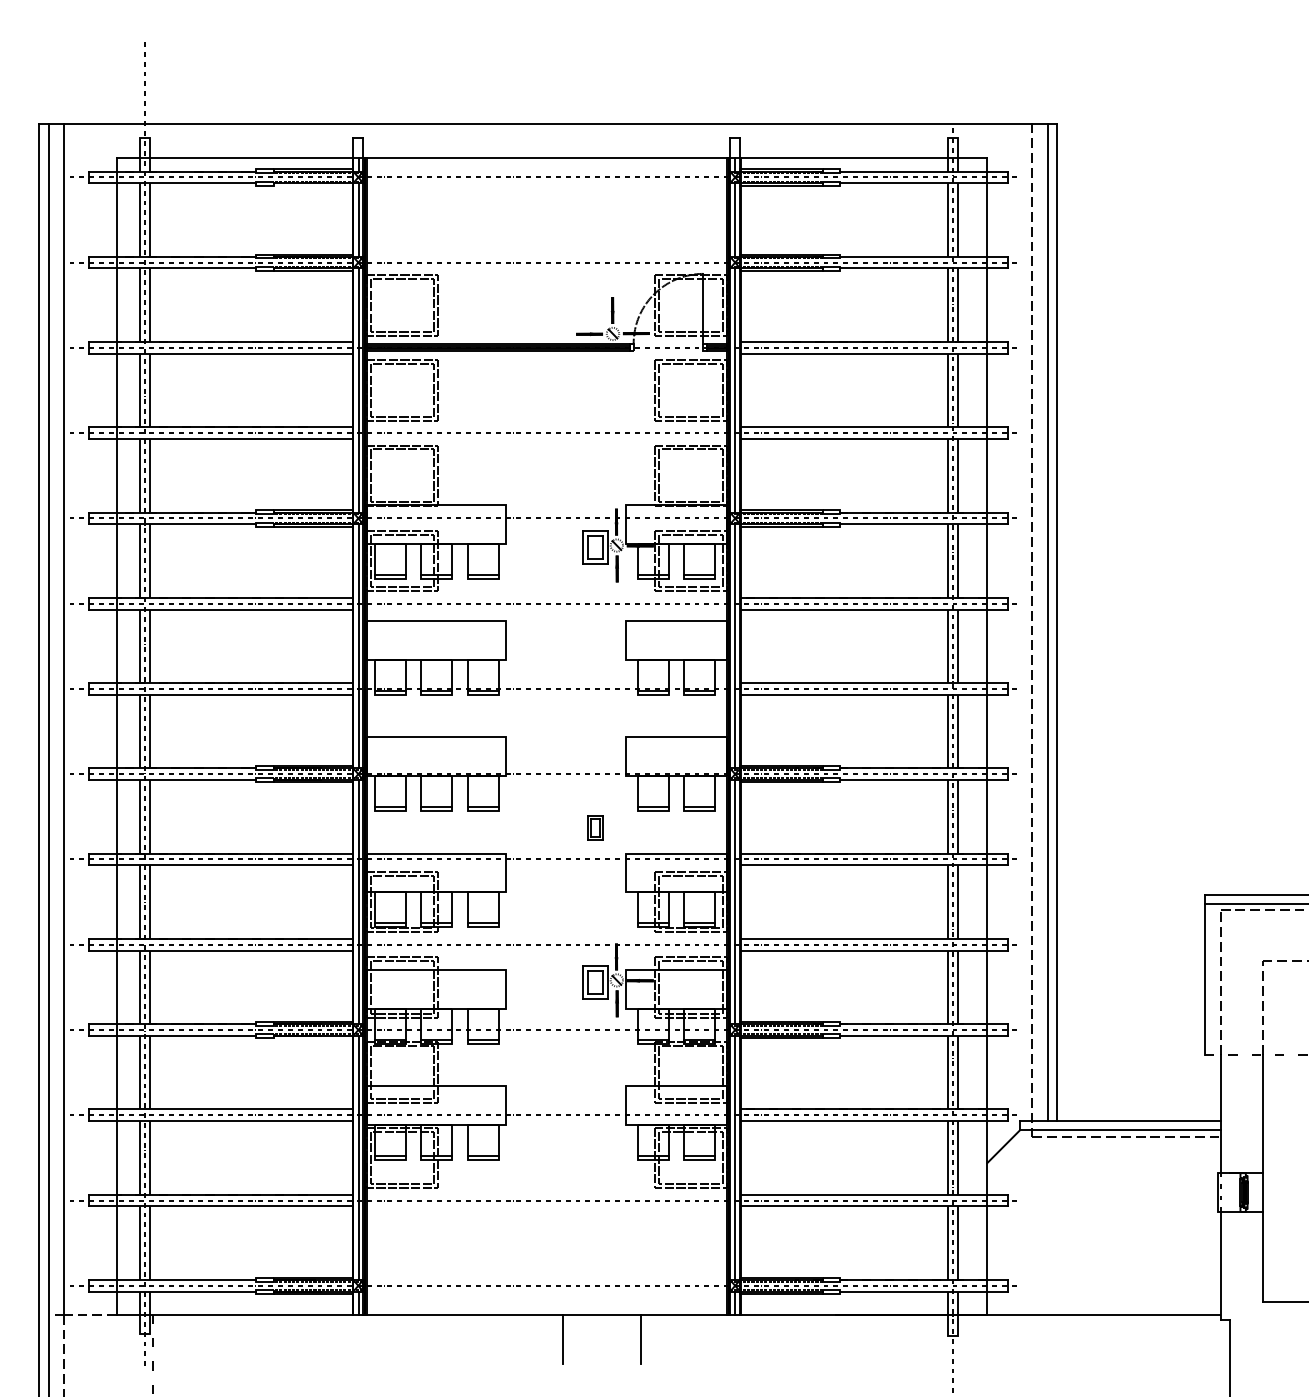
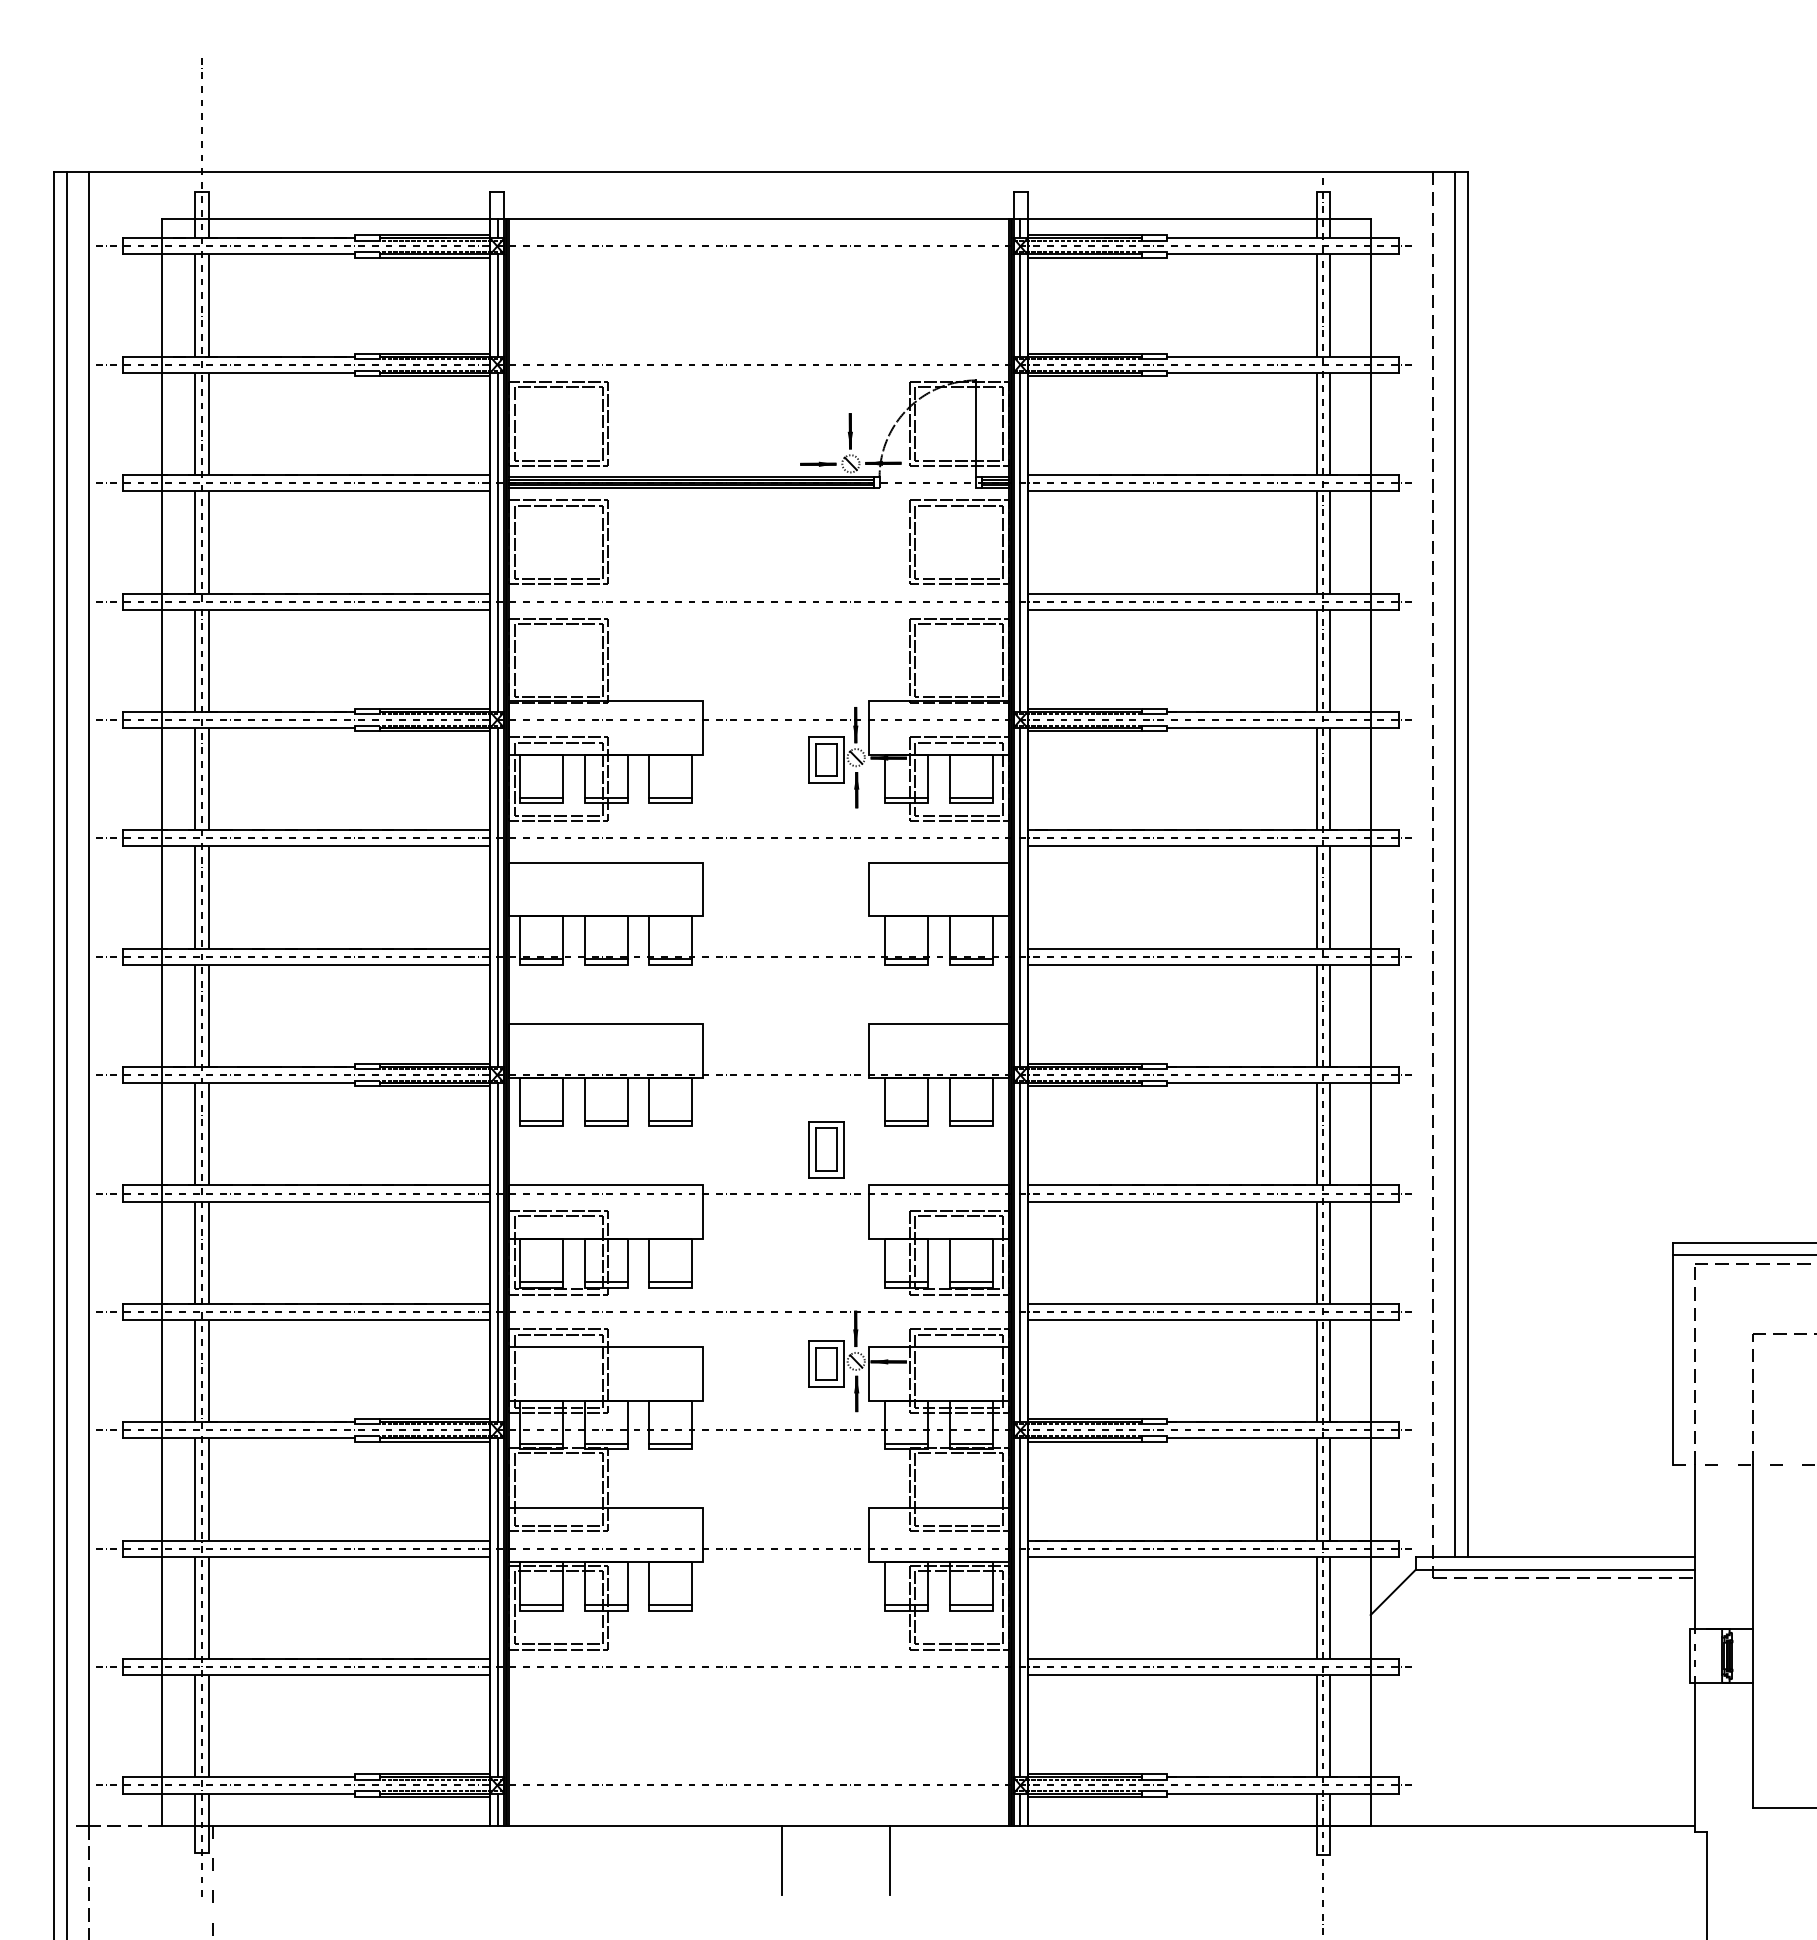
line: (313, 185) -> (435, 257), added
part: (595, 827) -> (826, 1149), size x1.67
line: (313, 1038) -> (435, 1441), added

